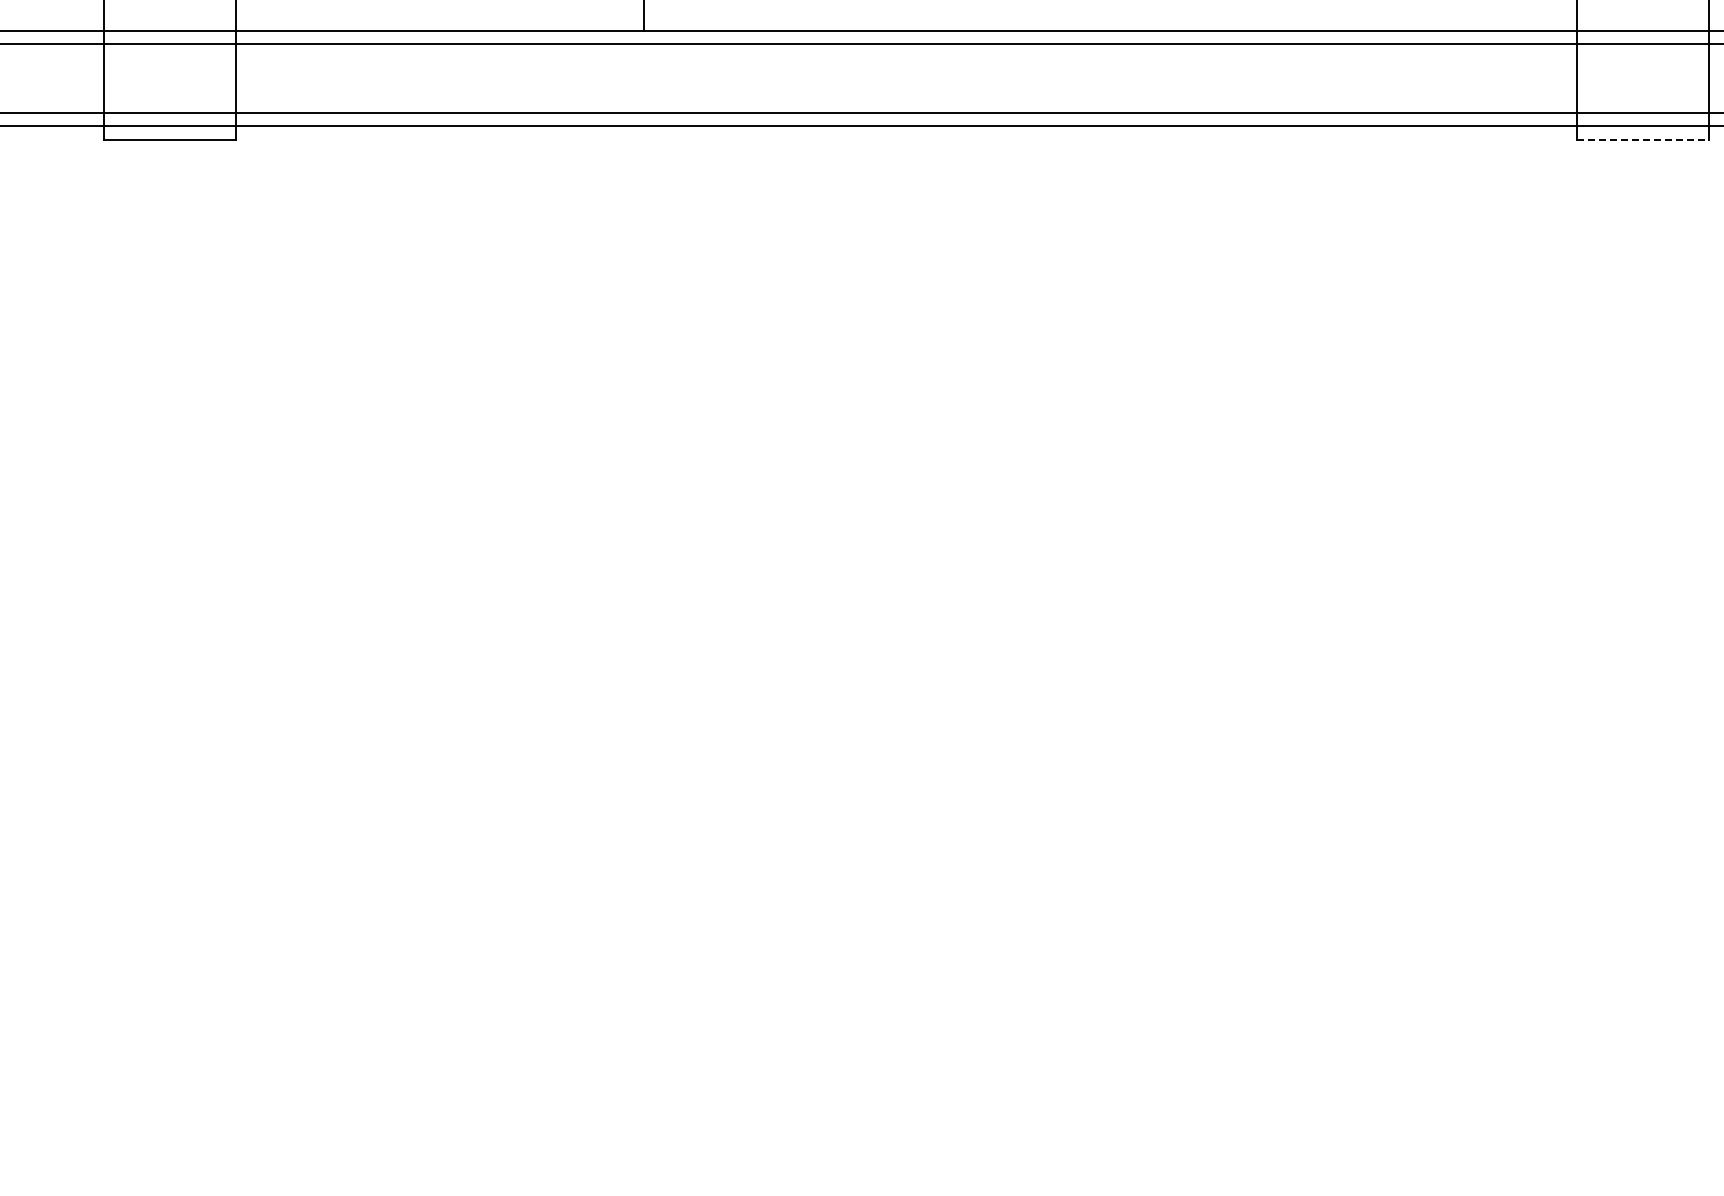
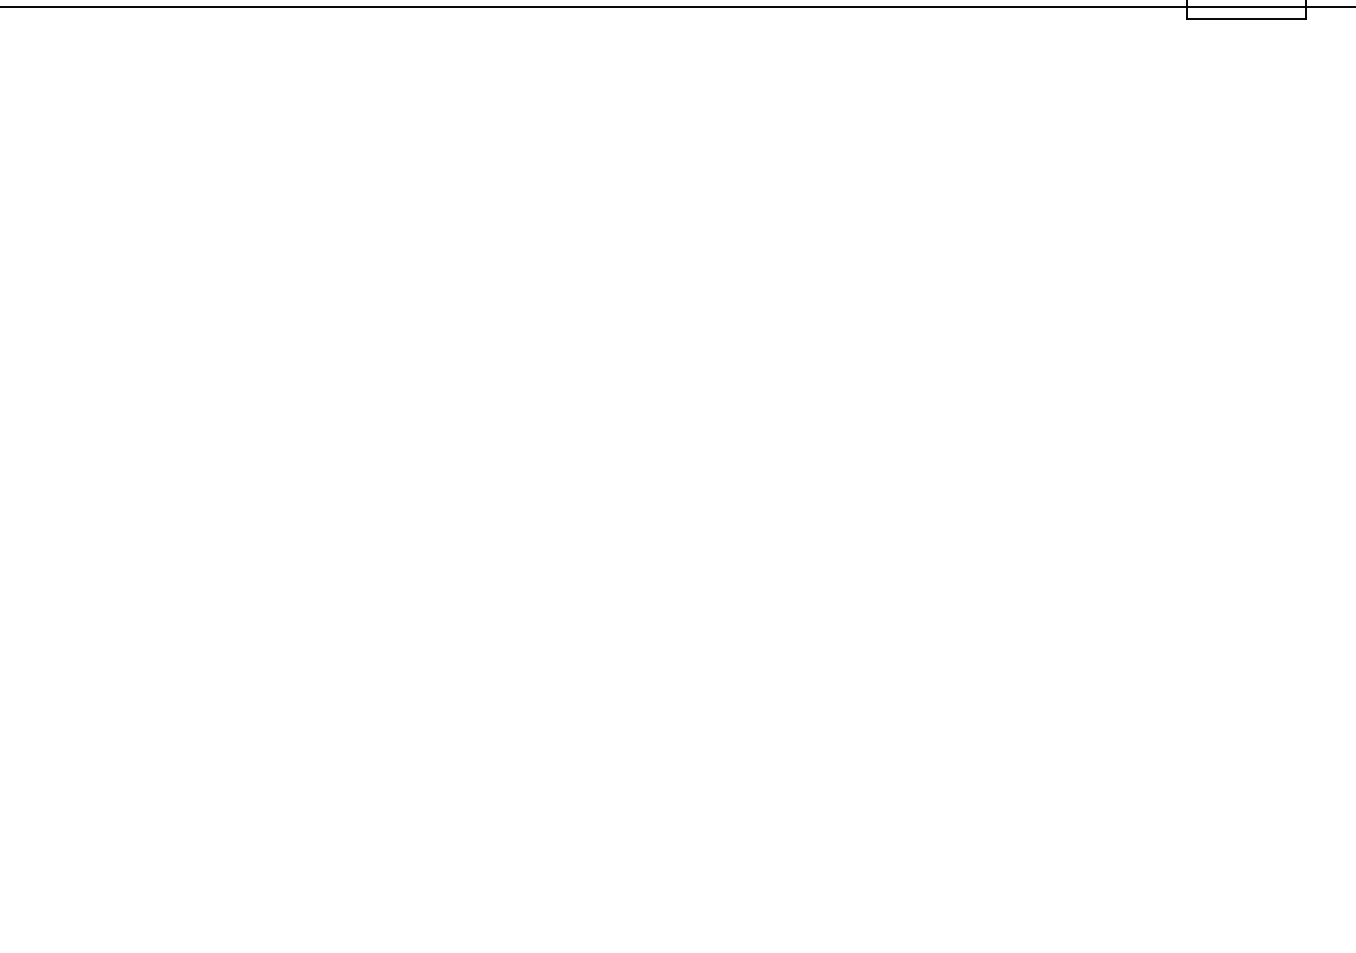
line: (1643, 139) -> (1247, 18), dashed -> solid

